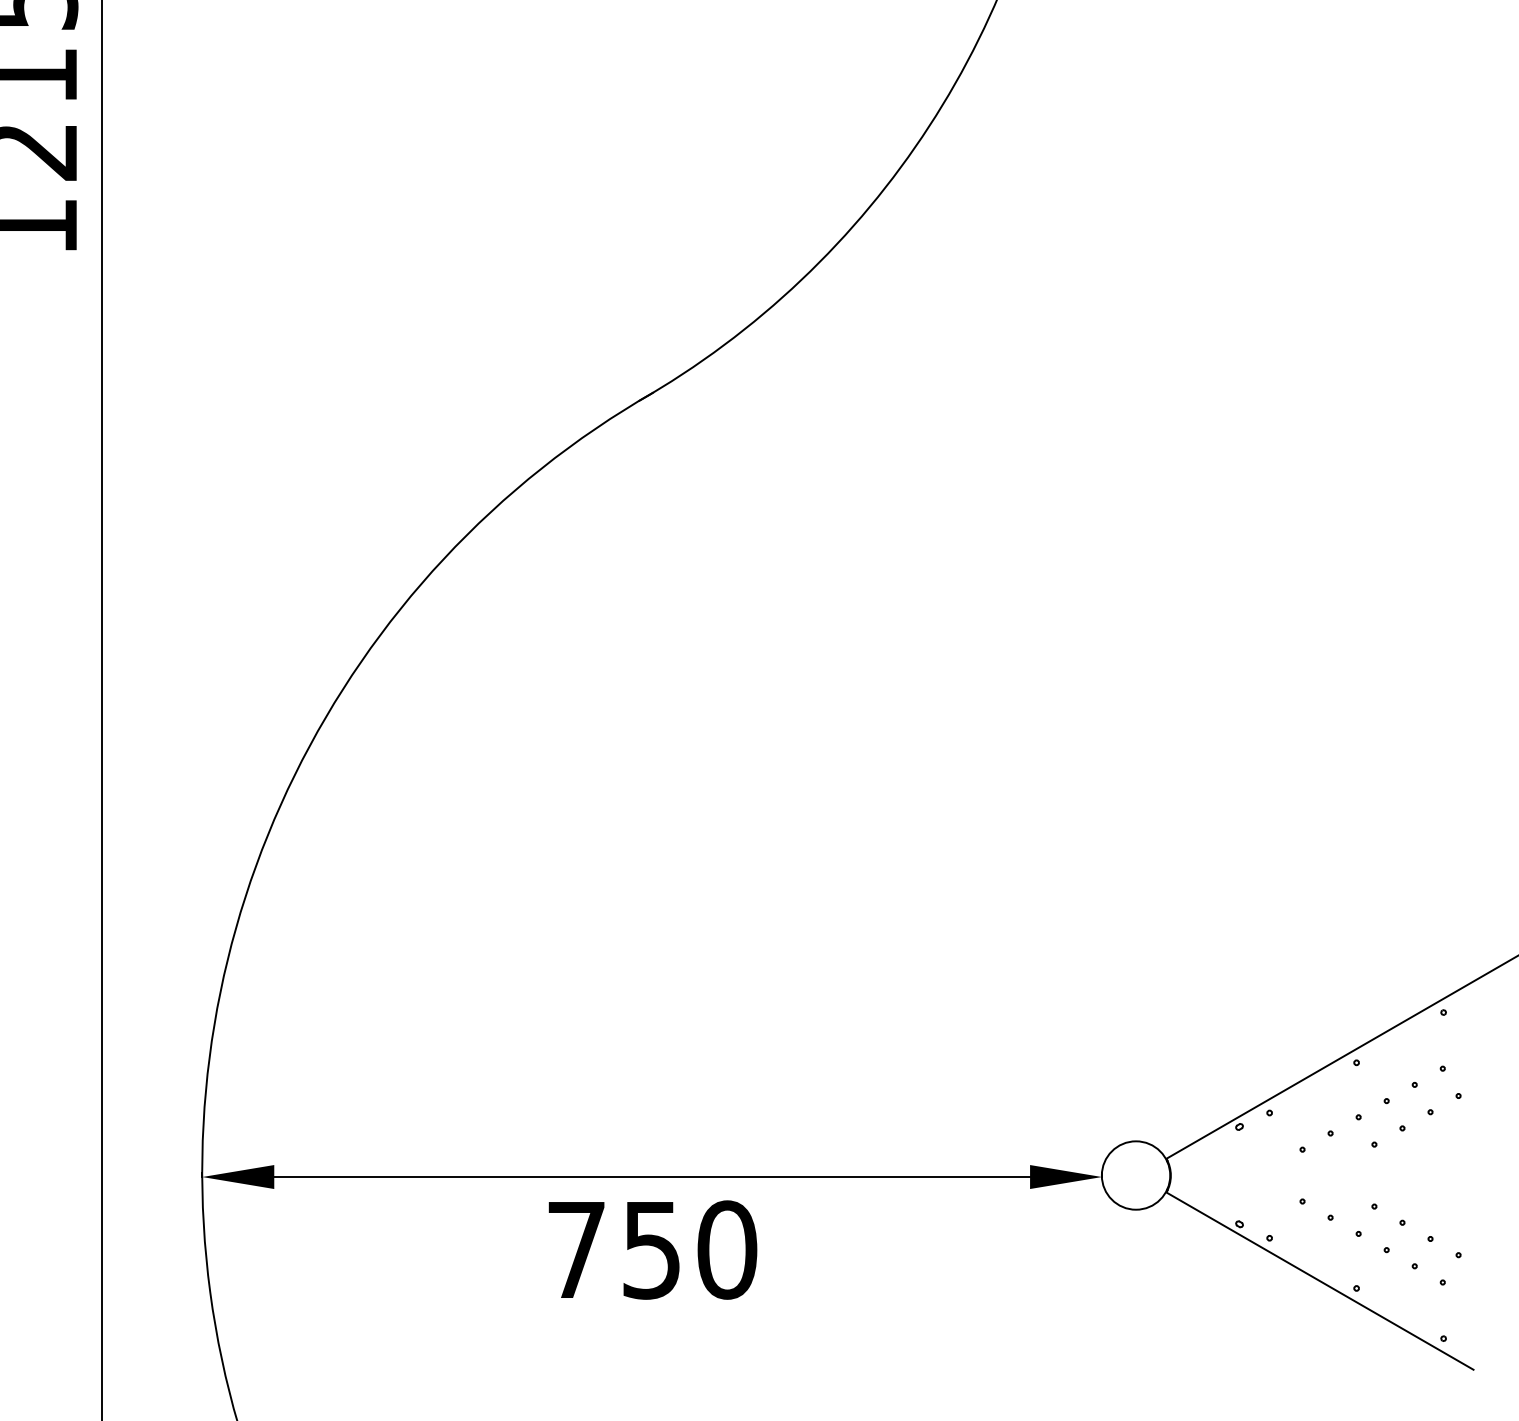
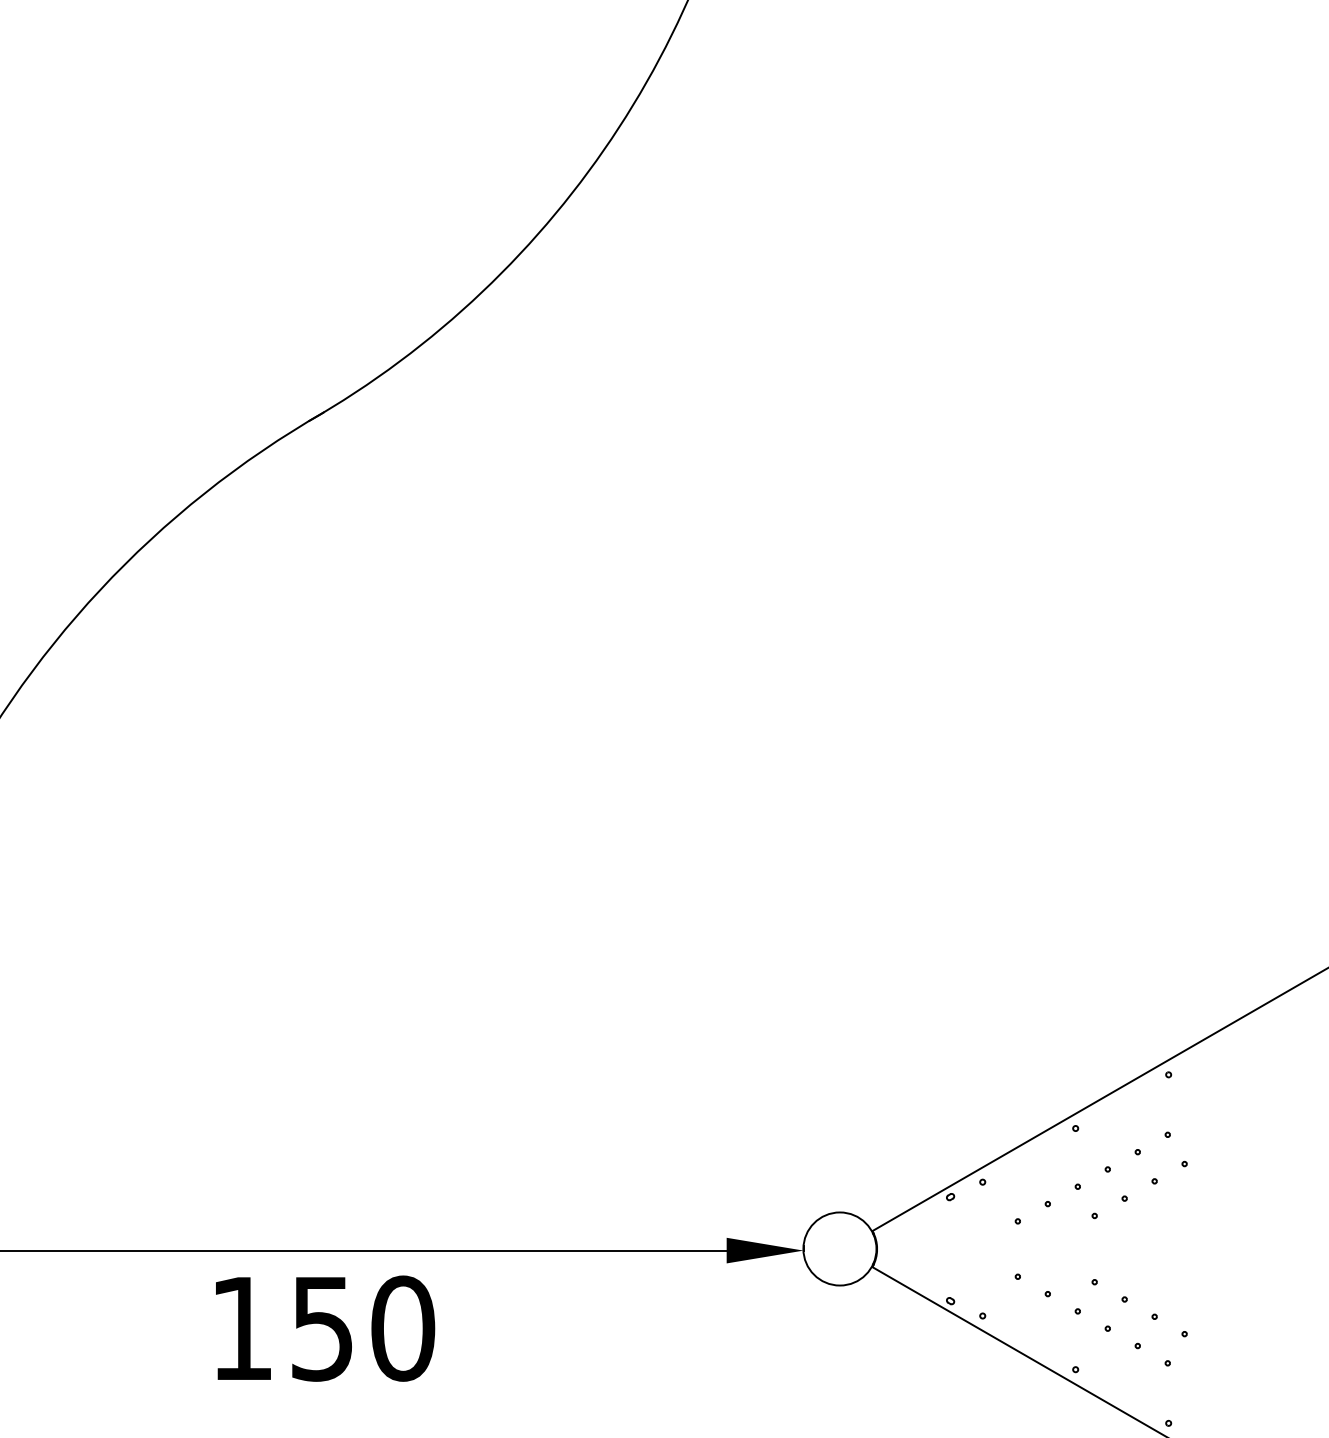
text: (576, 1249) -> (241, 1328), 750 -> 150

